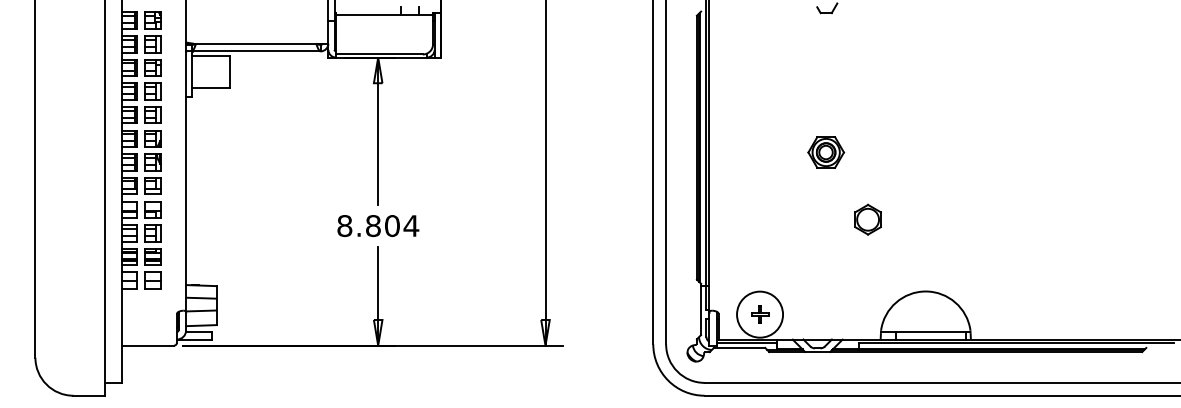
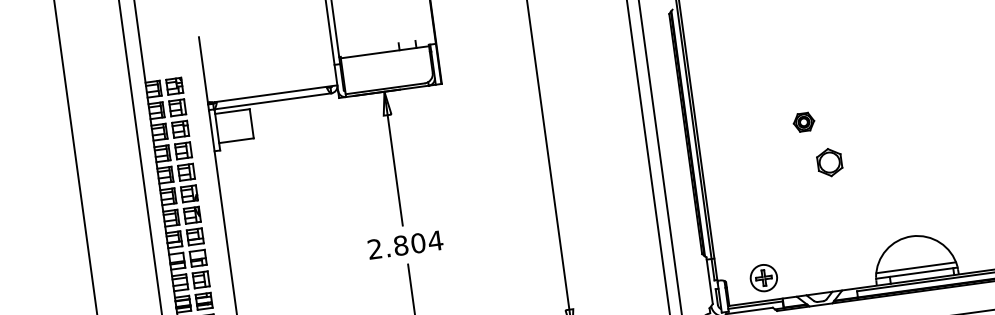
part: (826, 152) -> (804, 122), size x0.62
part: (867, 219) -> (829, 162), moved
text: (344, 226) -> (374, 249), 8.804 -> 2.804
circle: (759, 314) -> (763, 278), size x0.62
line: (925, 326) -> (915, 268), added

